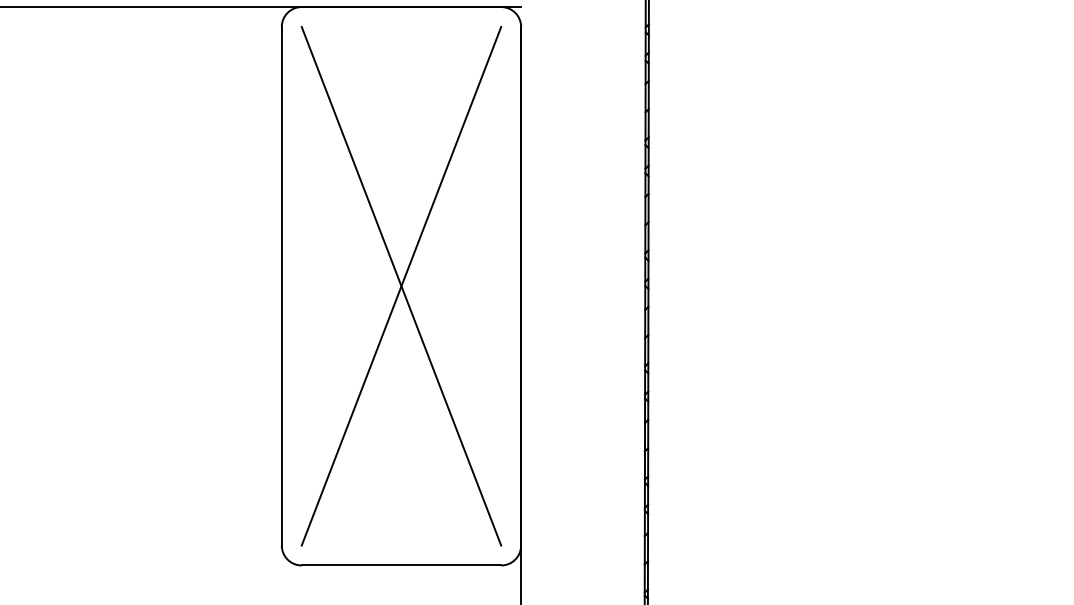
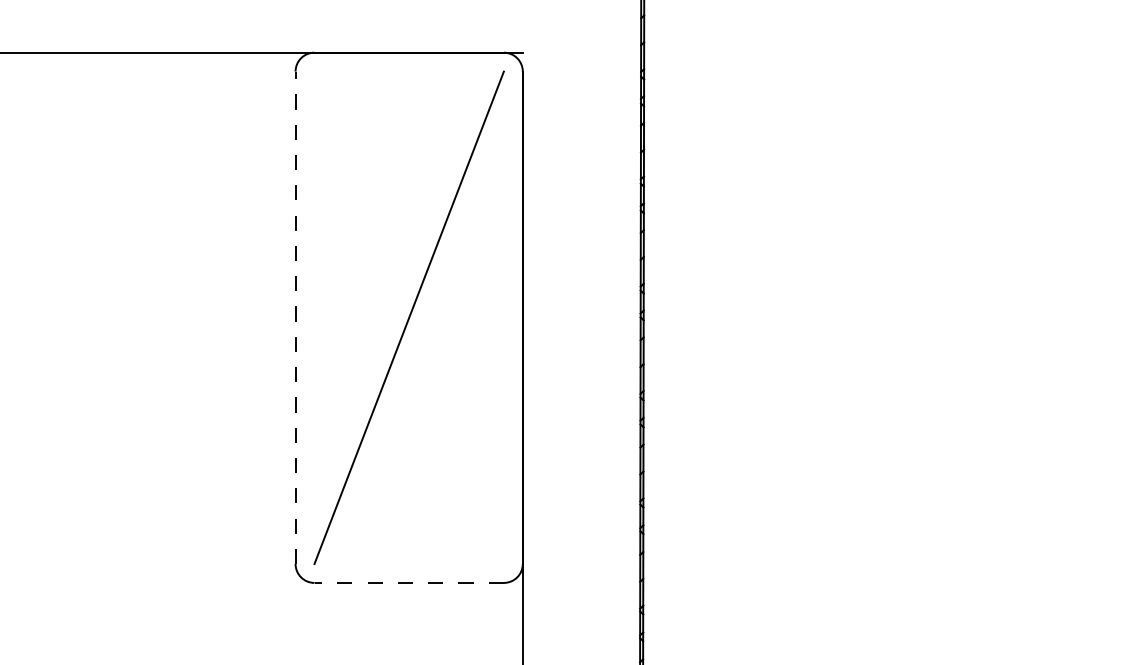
line: (281, 285) -> (295, 317), solid -> dashed
line: (400, 285) -> (408, 317), removed
line: (401, 565) -> (409, 582), solid -> dashed

